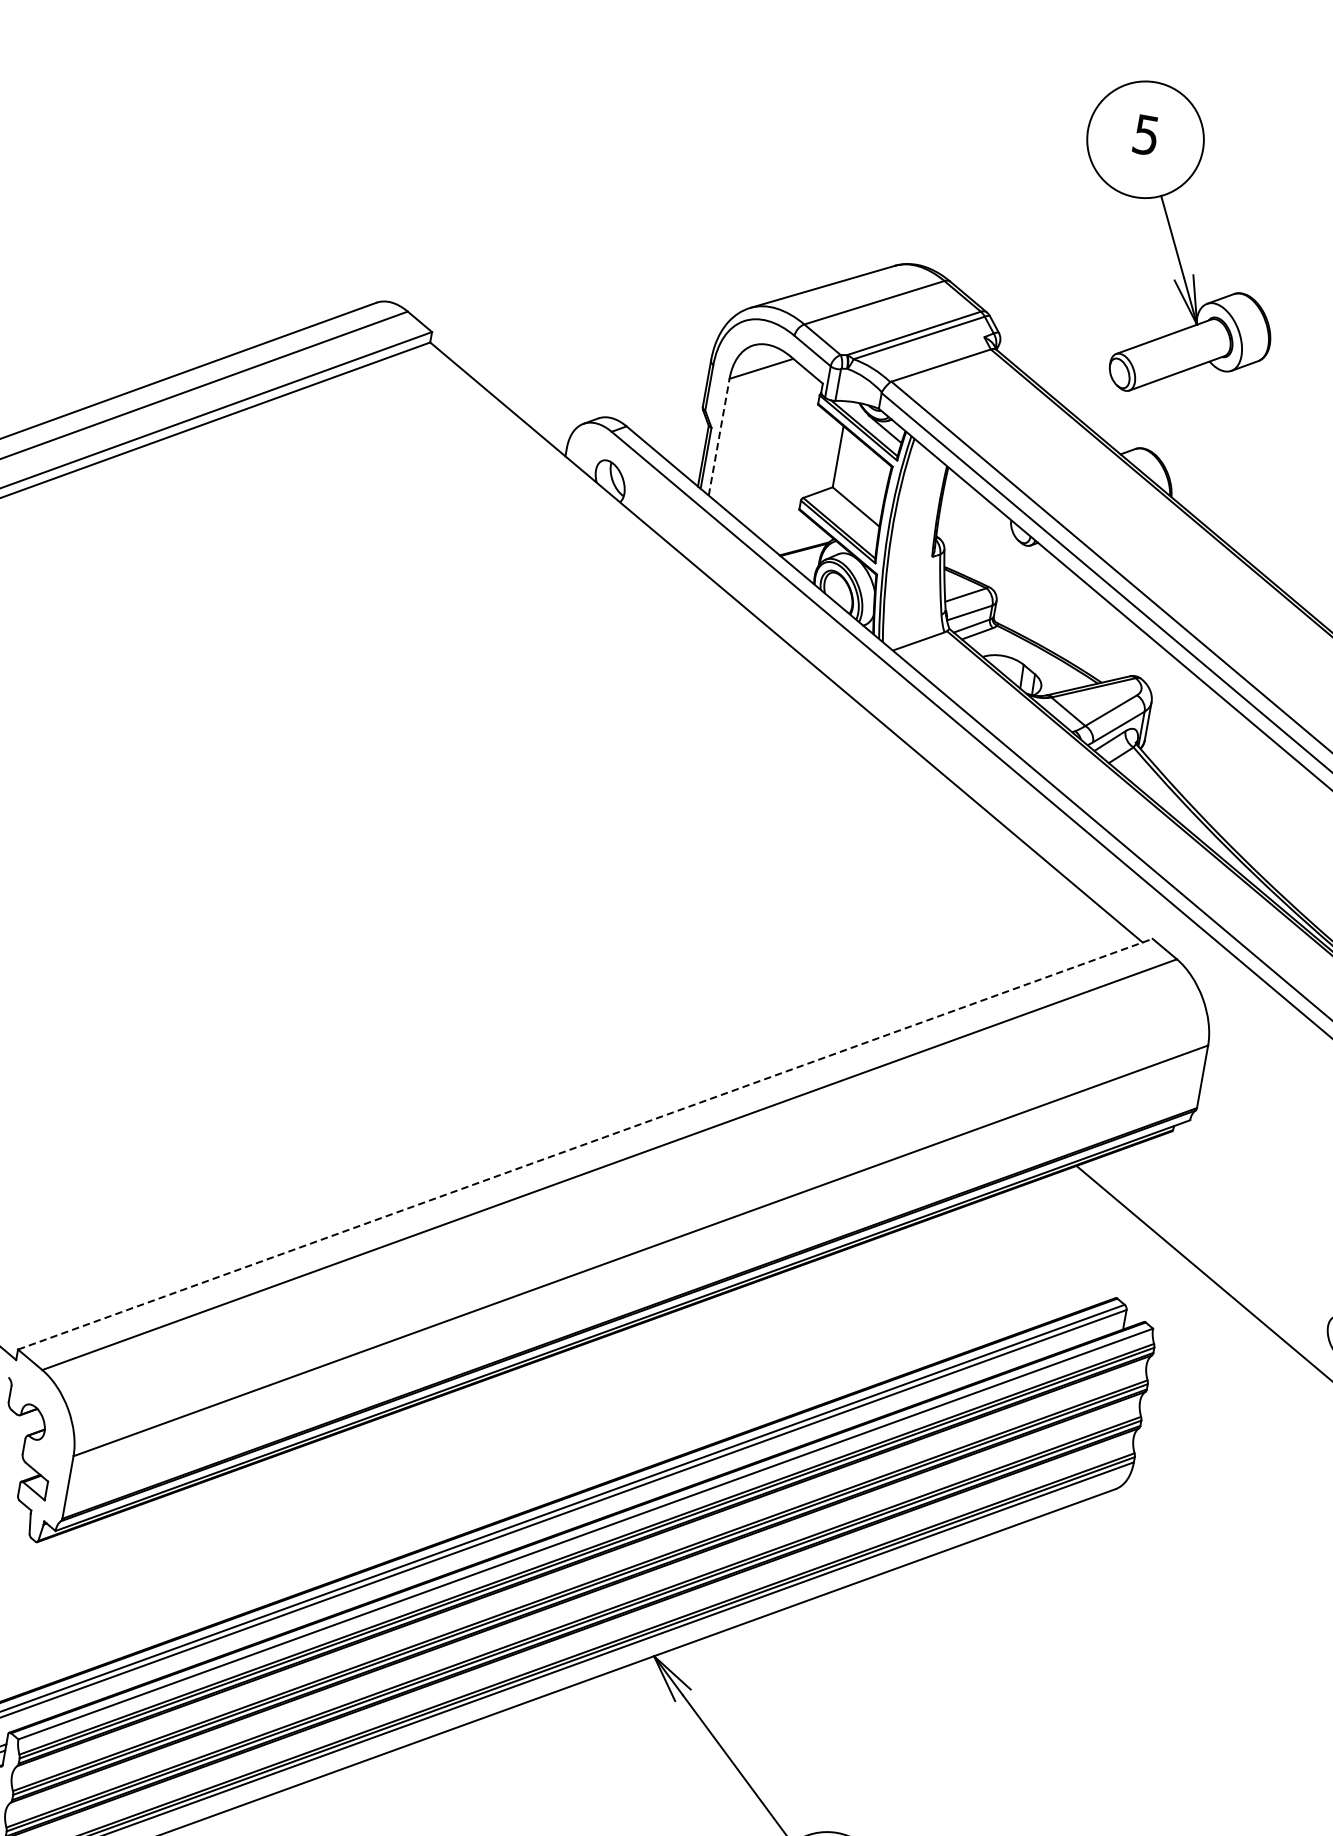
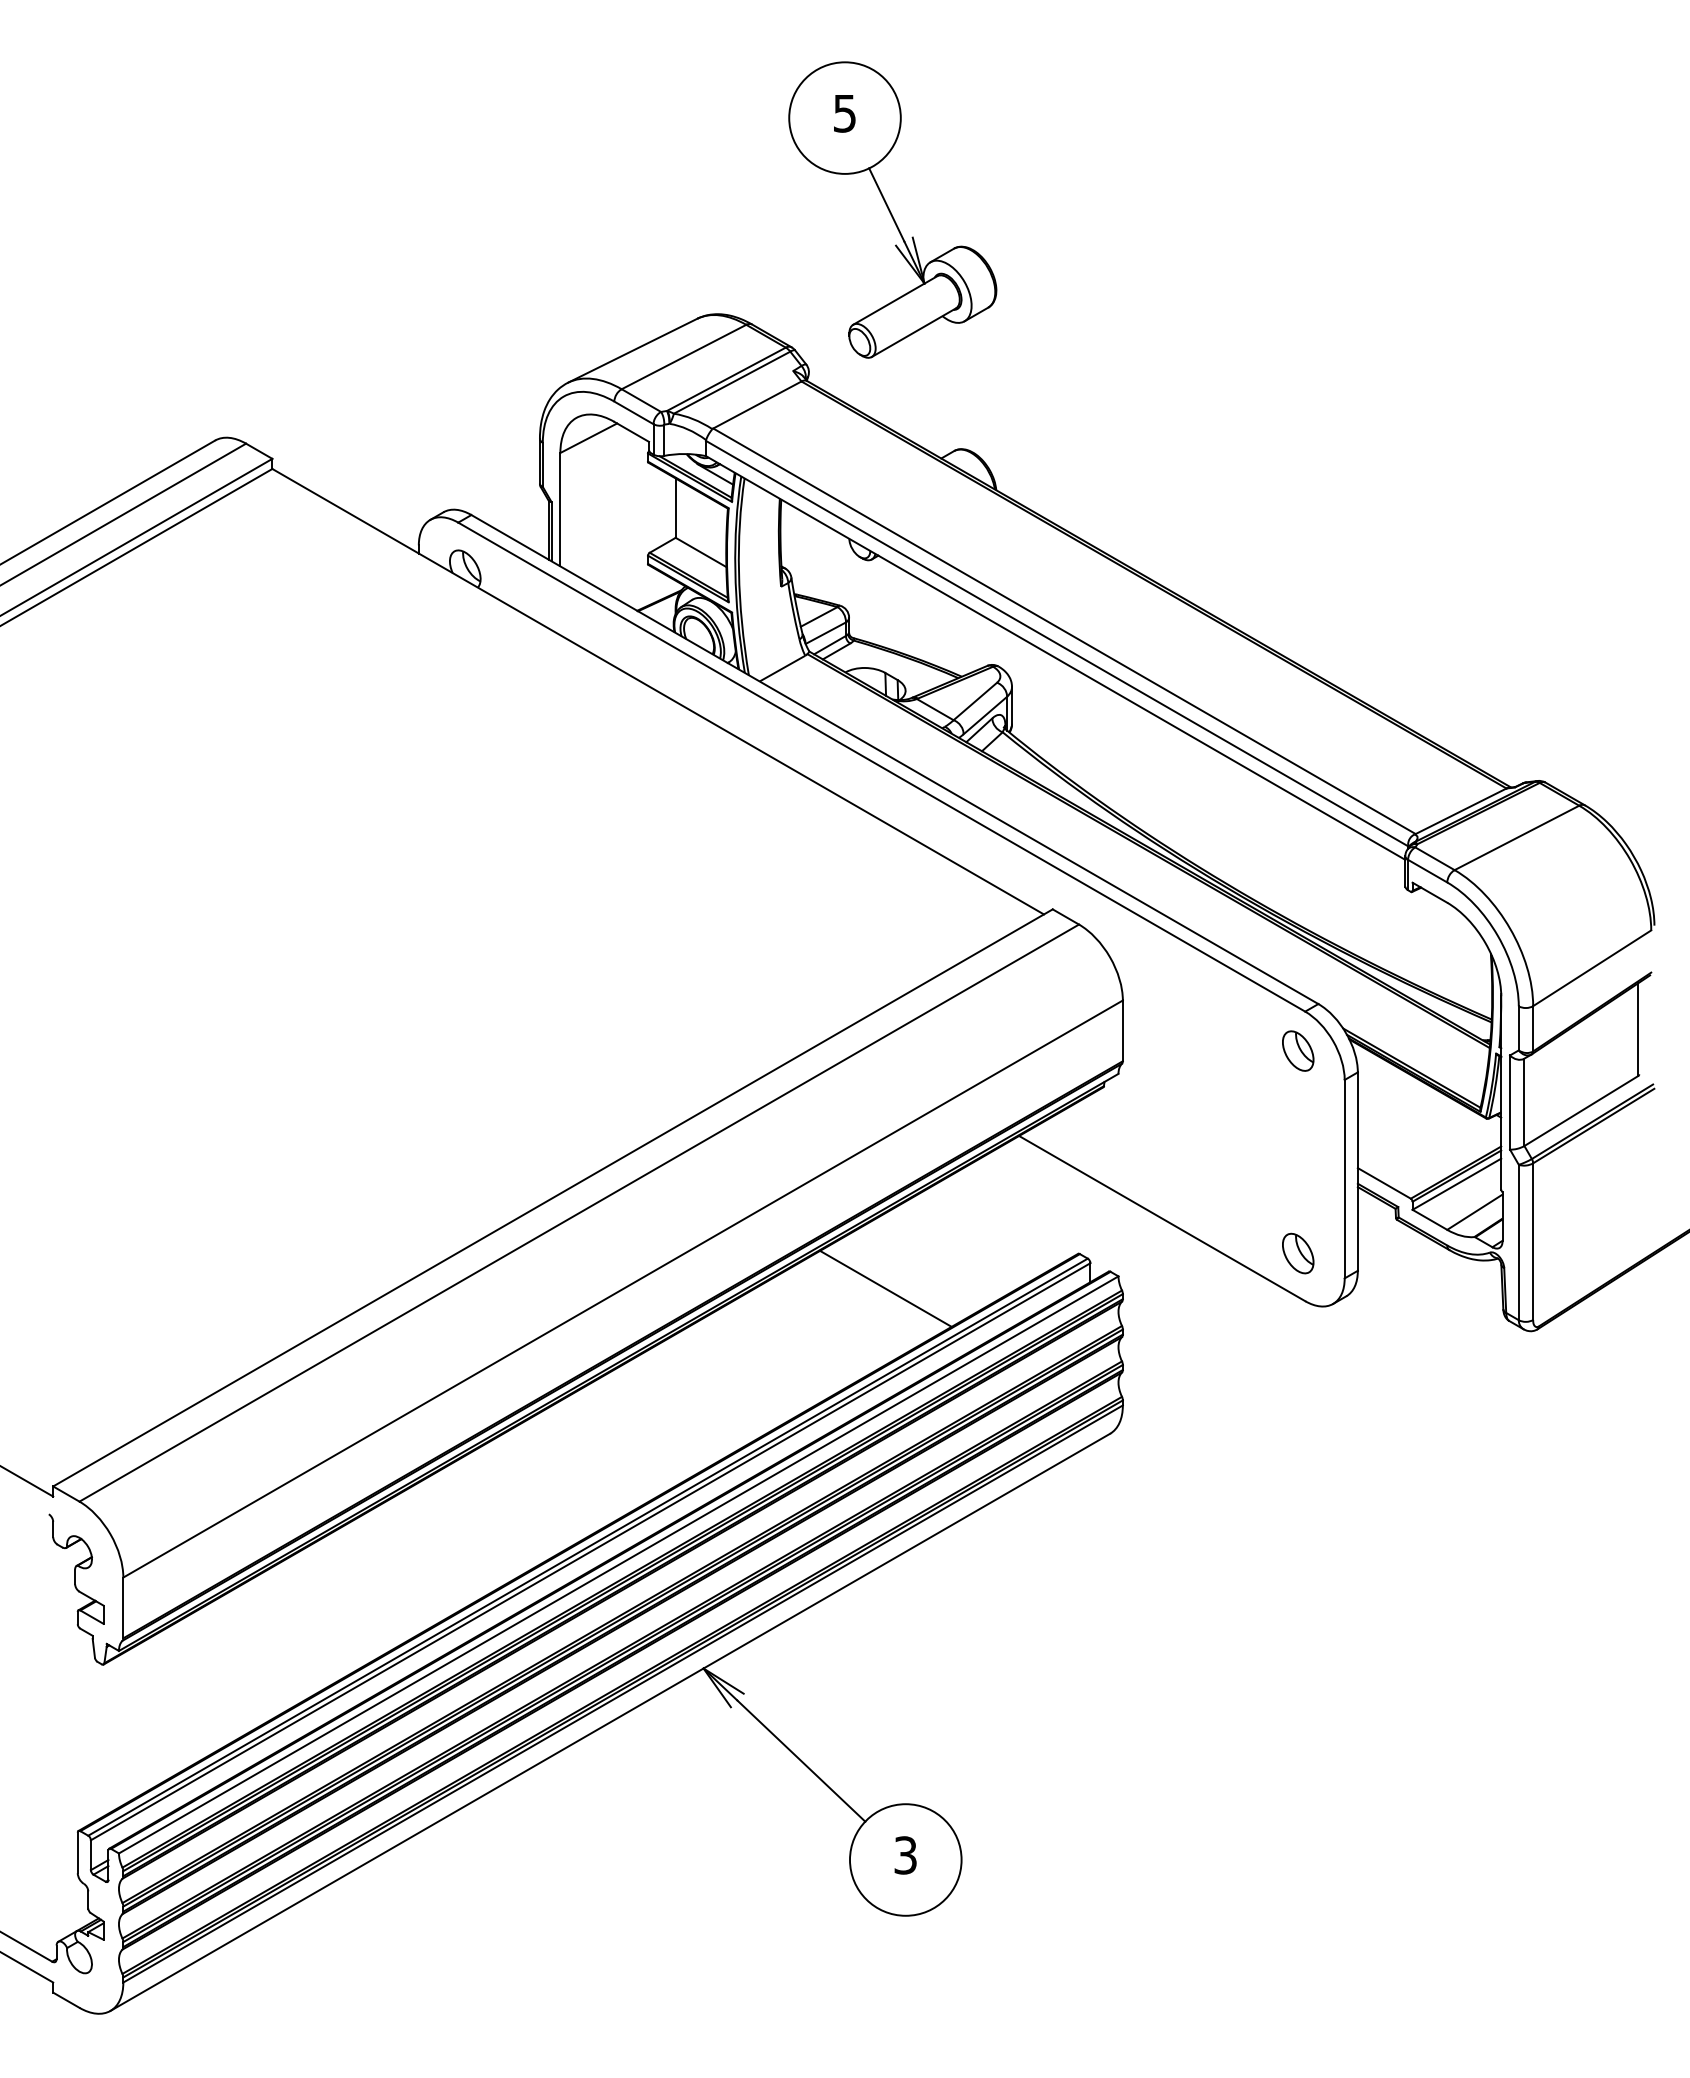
part: (1177, 242) -> (892, 209), moved
line: (719, 437) -> (560, 509), dashed -> solid
line: (585, 1143) -> (553, 1197), dashed -> solid
line: (911, 1298) -> (885, 1288), added

